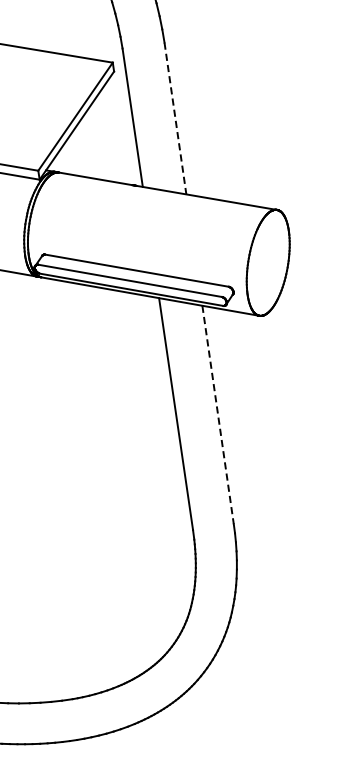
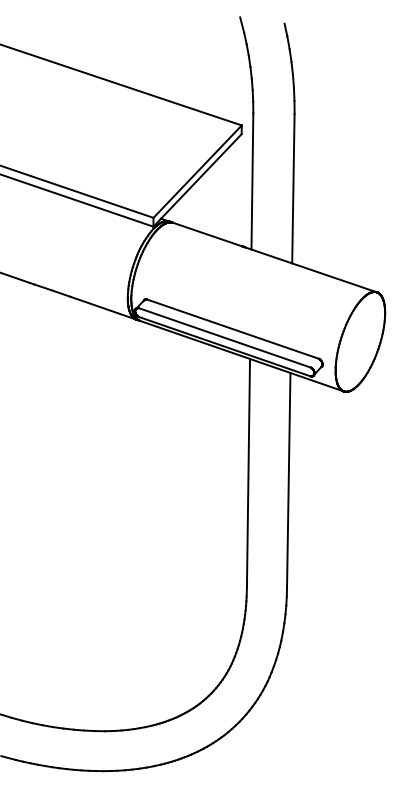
line: (175, 118) -> (293, 188), dashed -> solid
line: (217, 415) -> (288, 480), dashed -> solid

